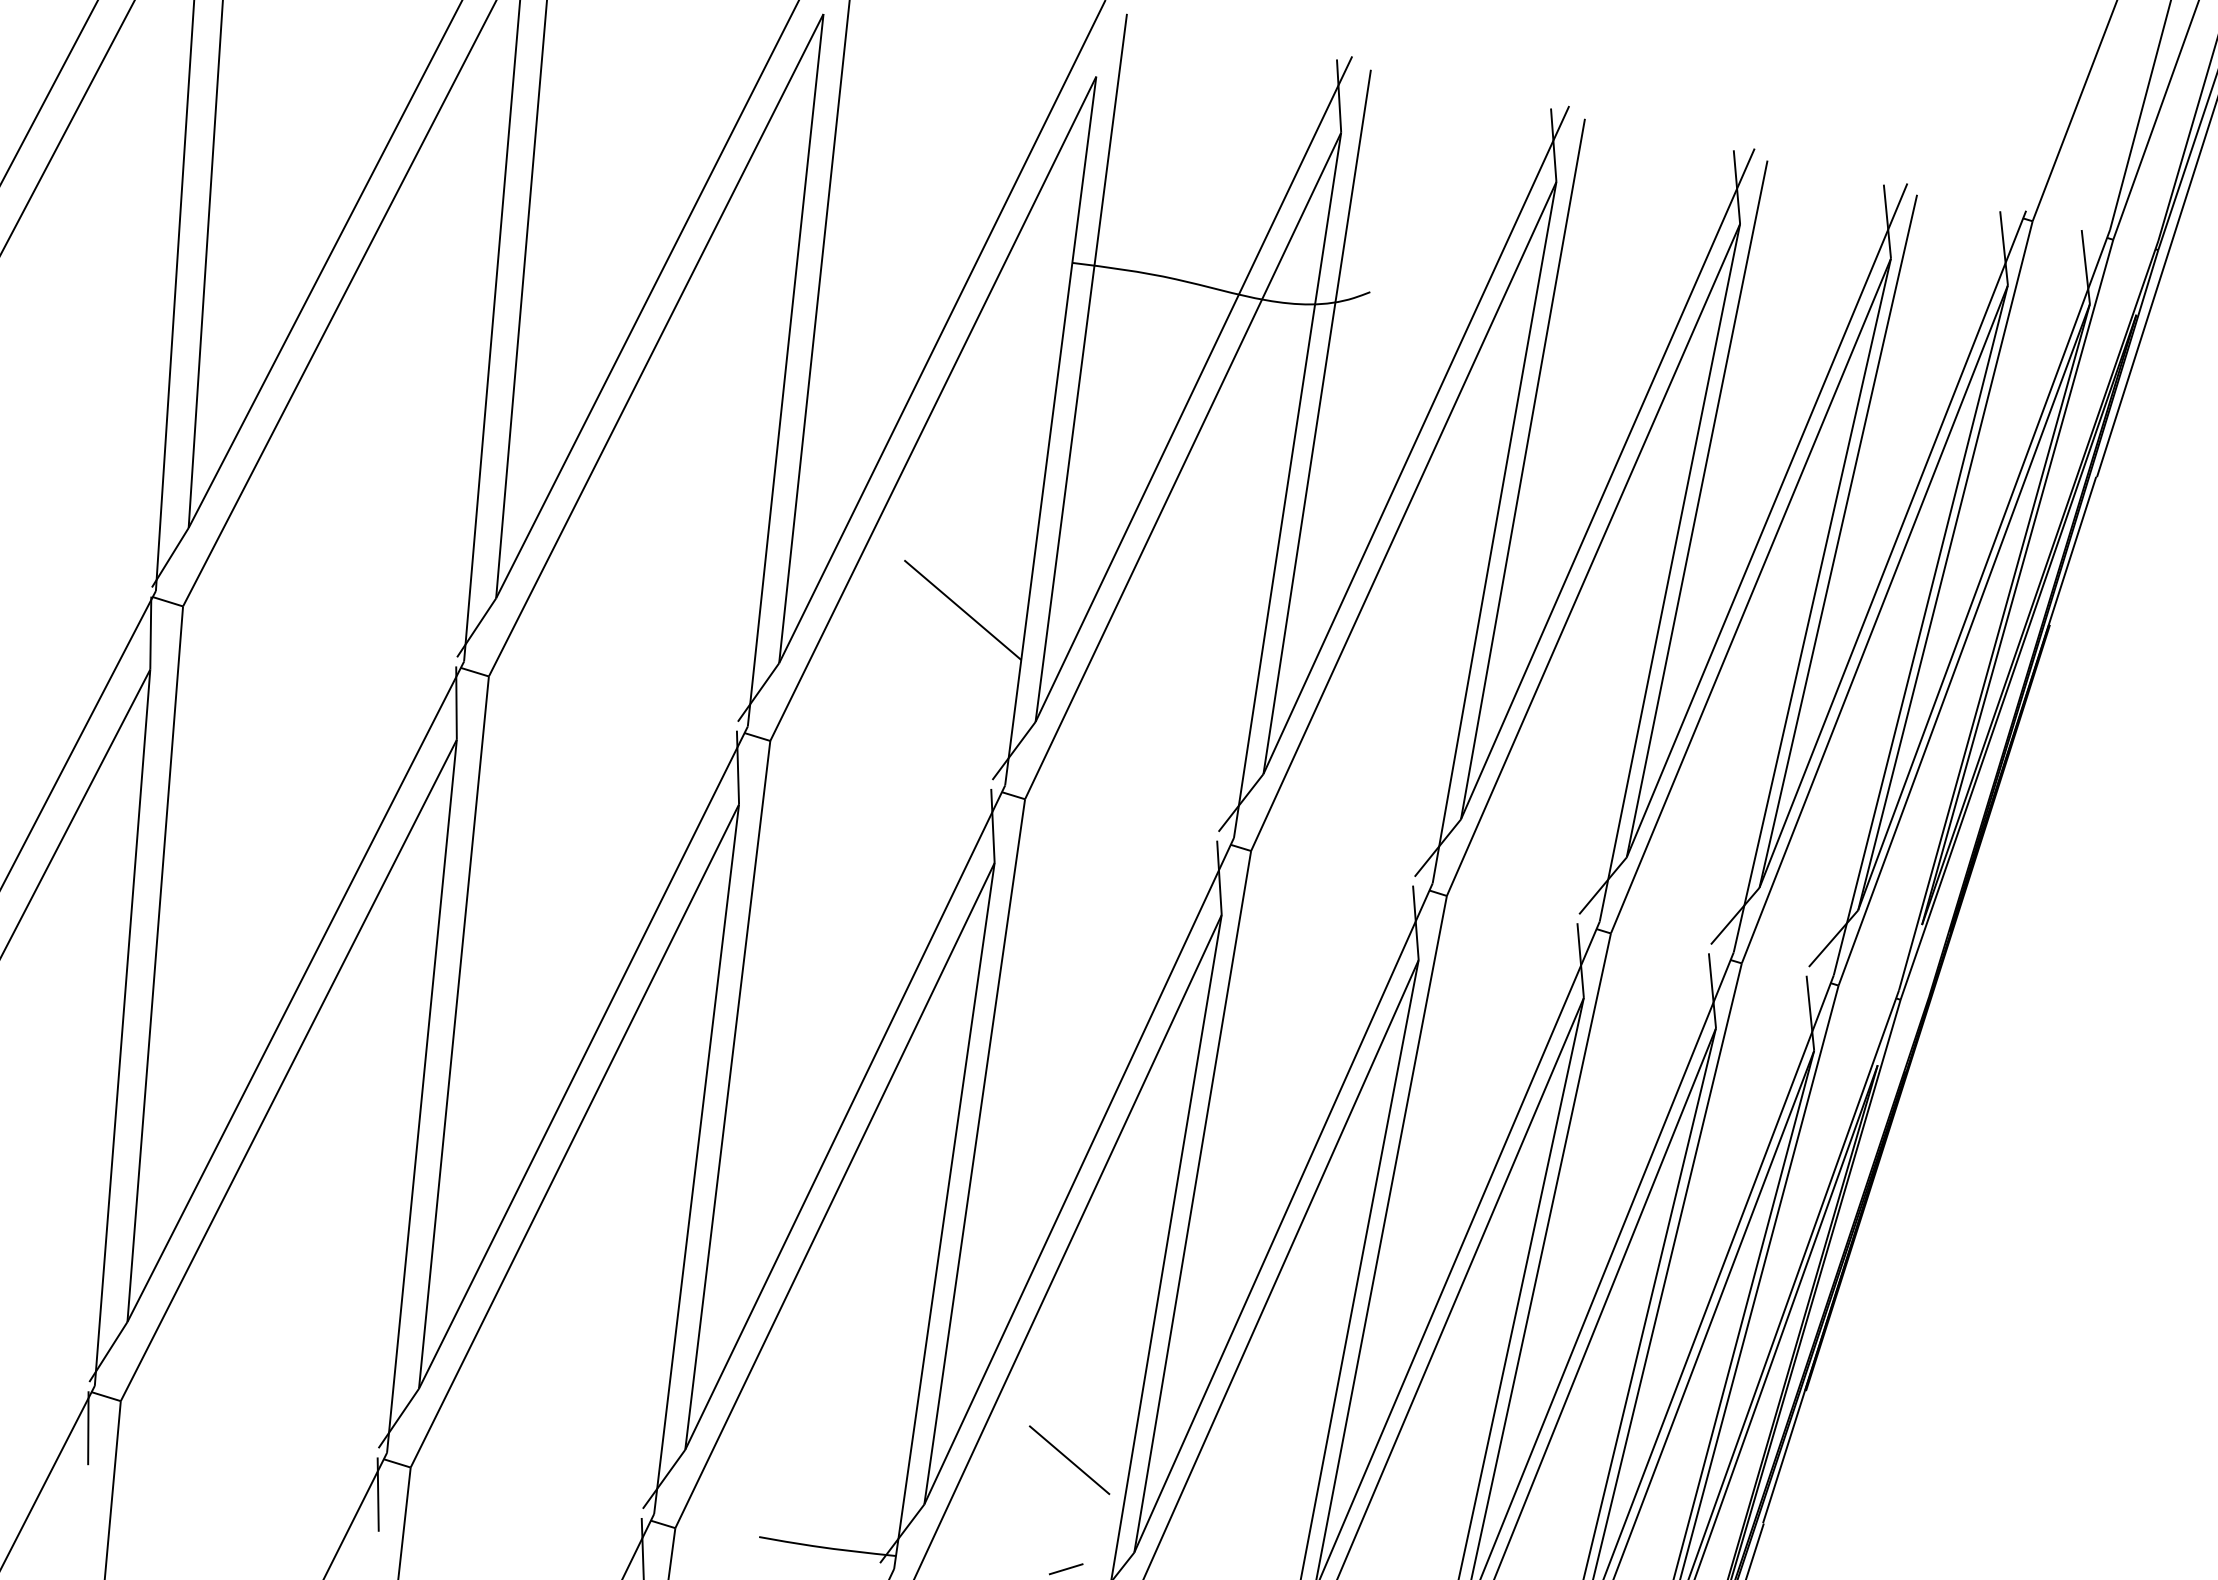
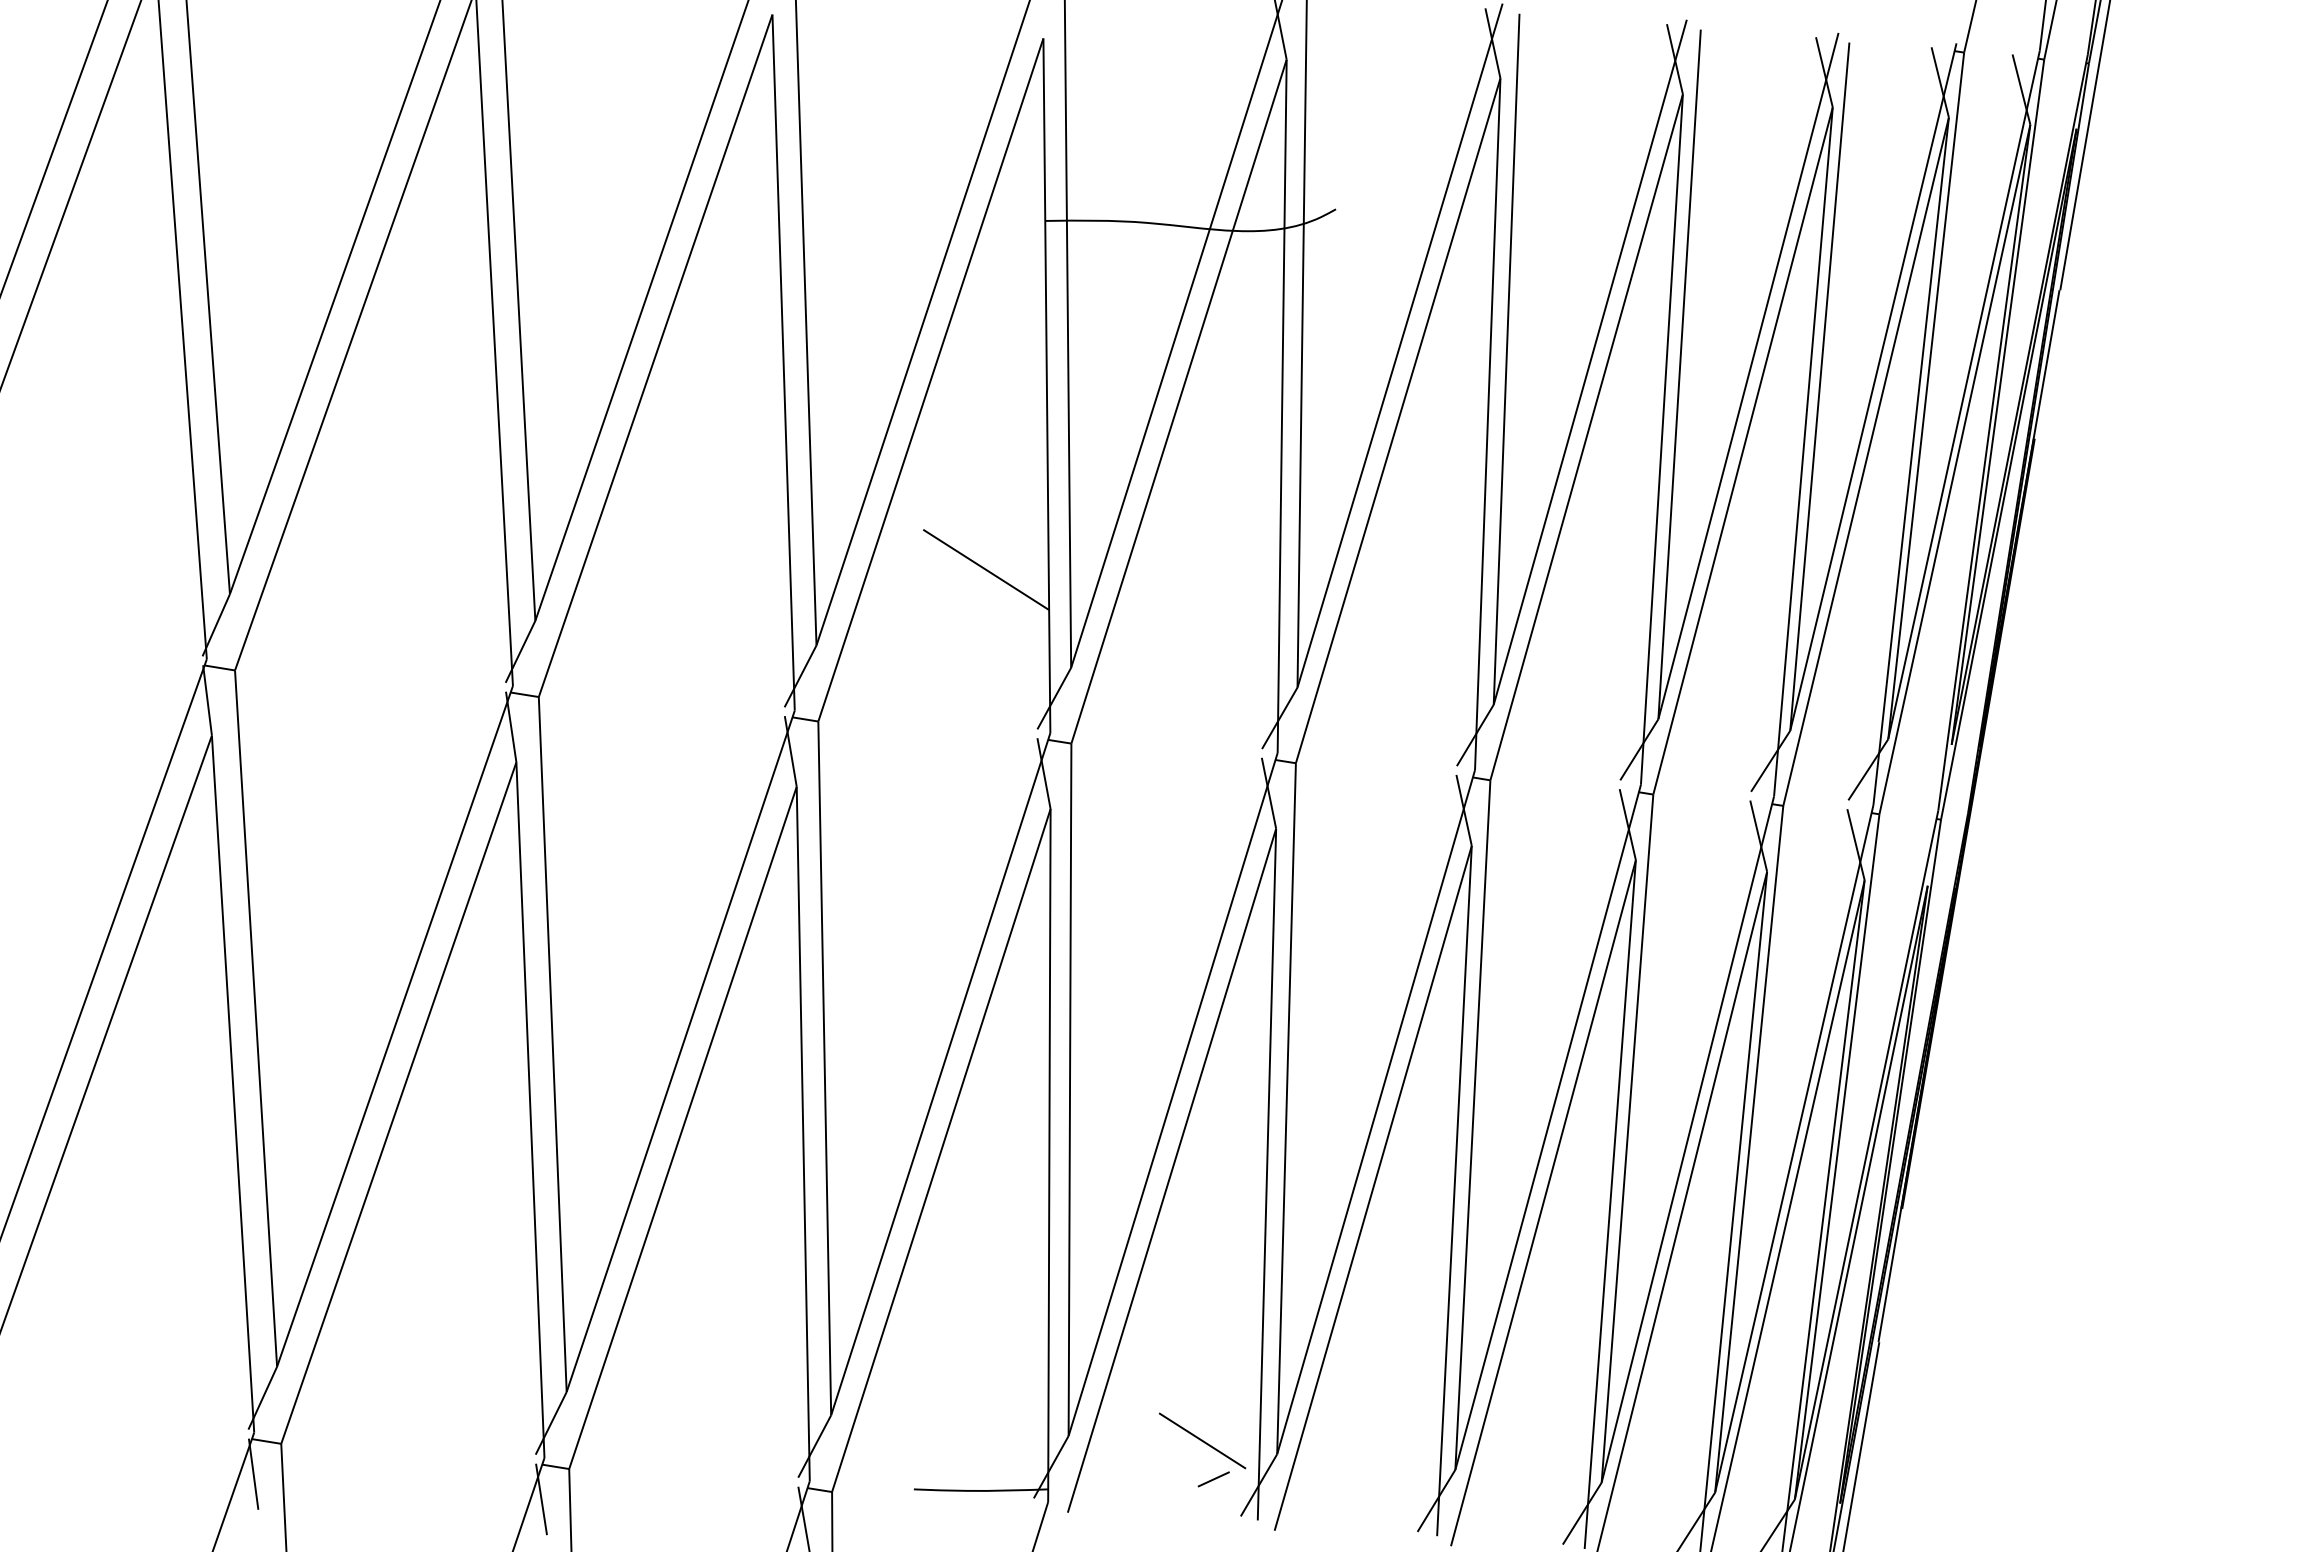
line: (1069, 1459) -> (1202, 1440), moved

